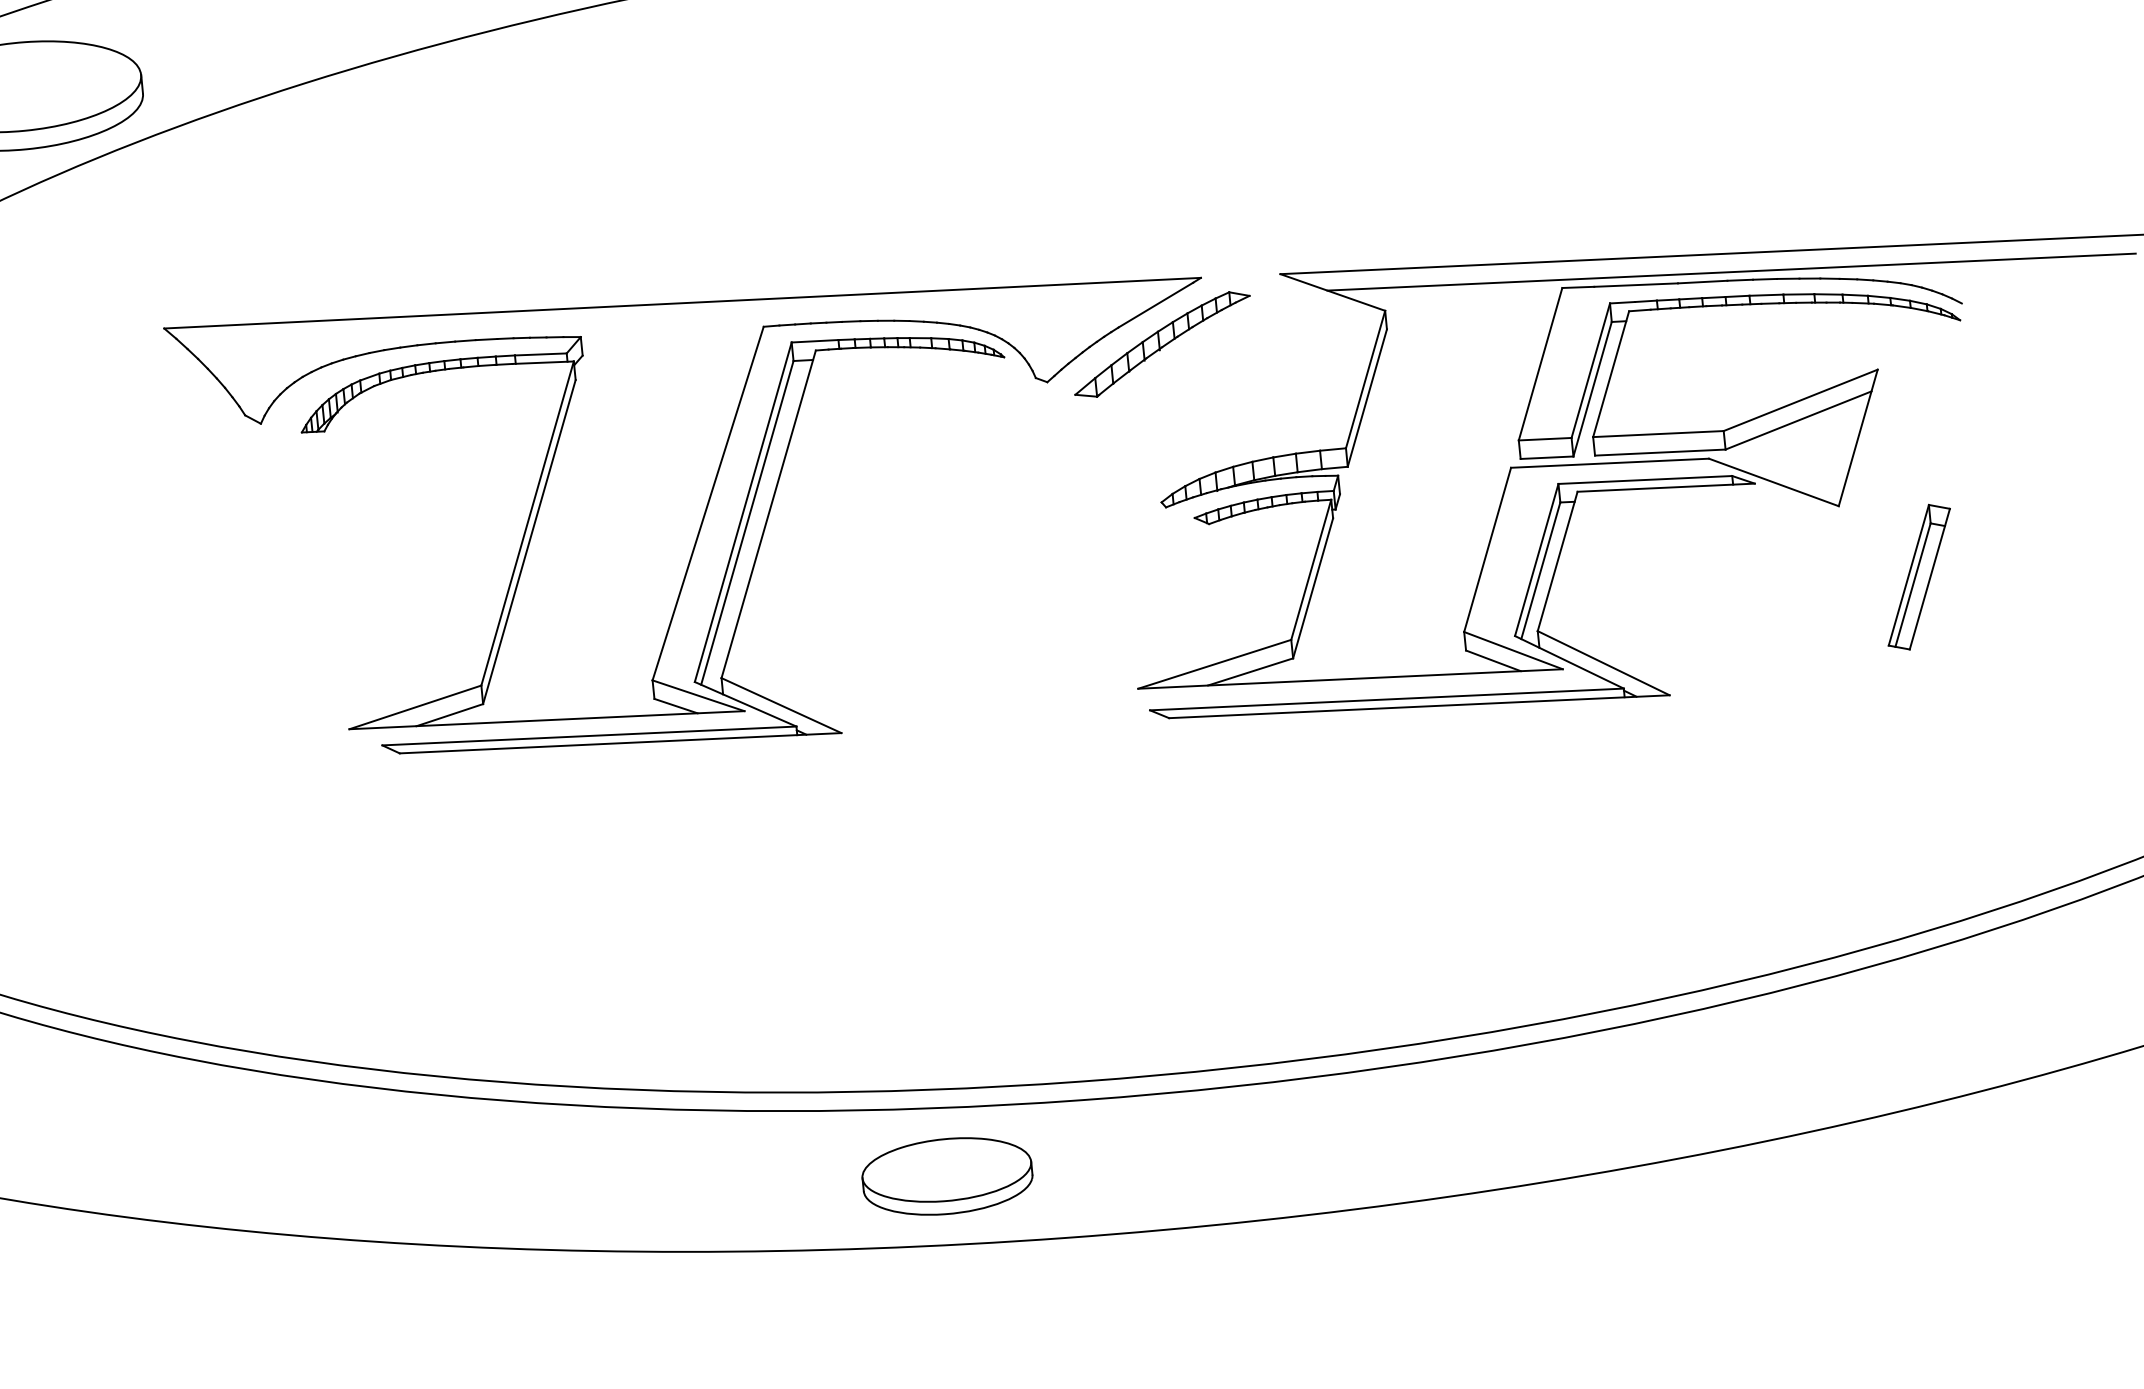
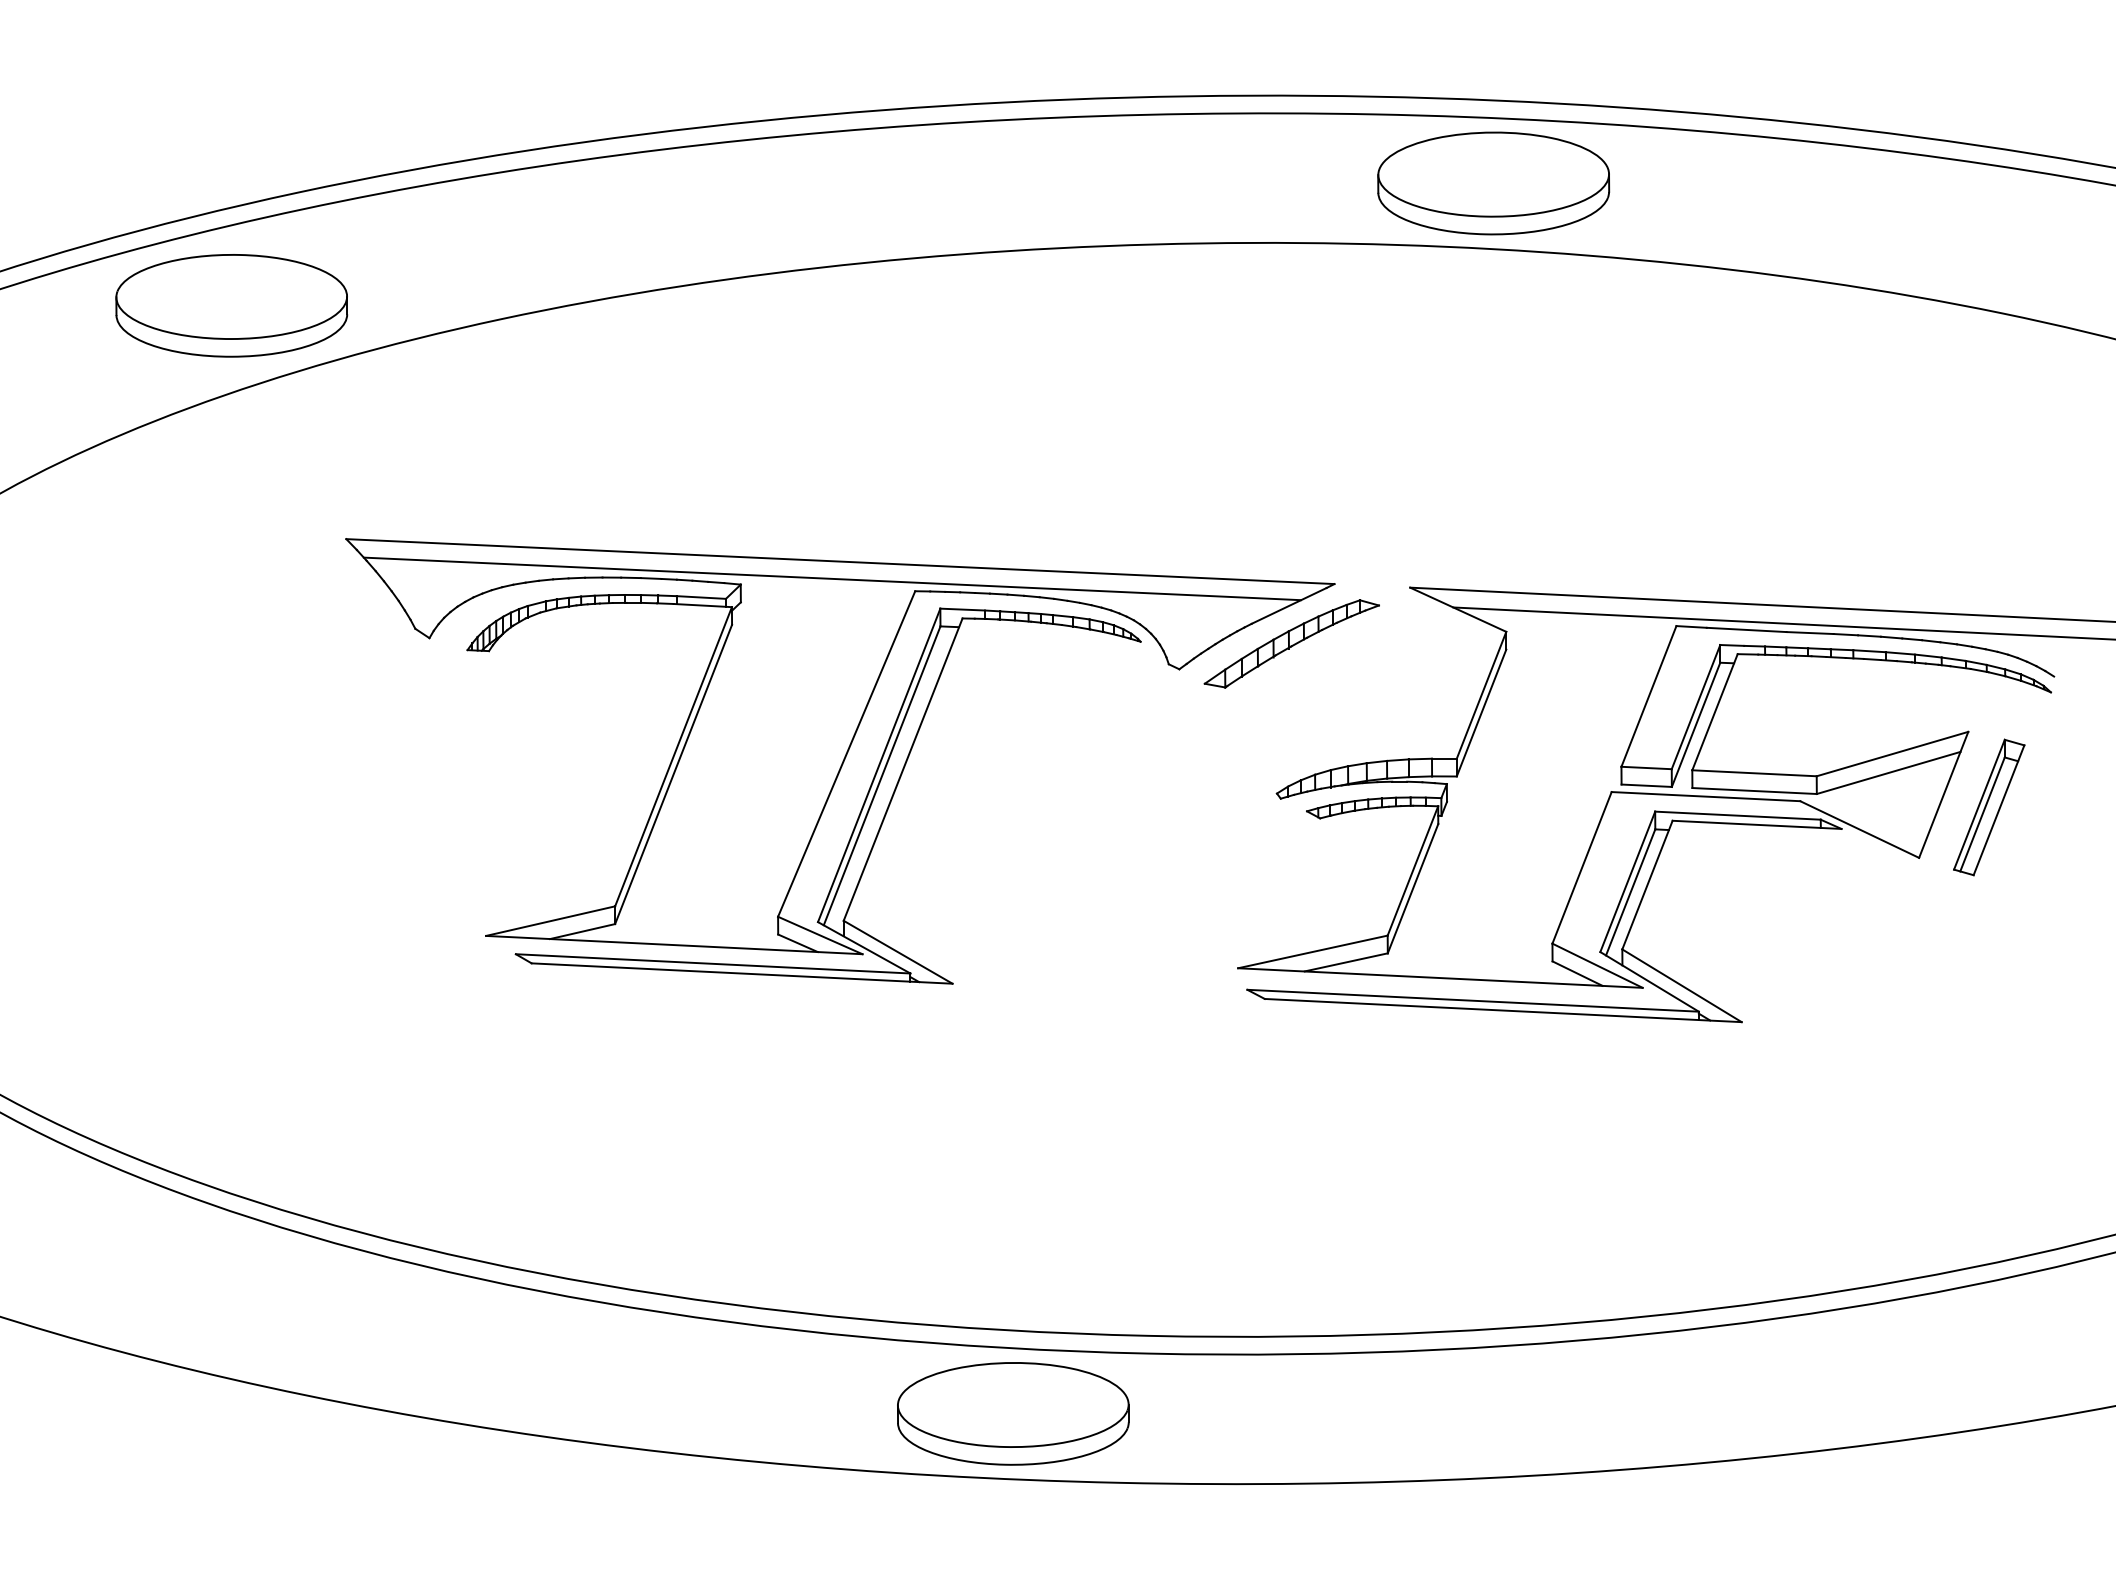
line: (676, 321) -> (832, 578), added
part: (1919, 577) -> (1989, 807), moved
part: (947, 1176) -> (1013, 1413), size x1.43

